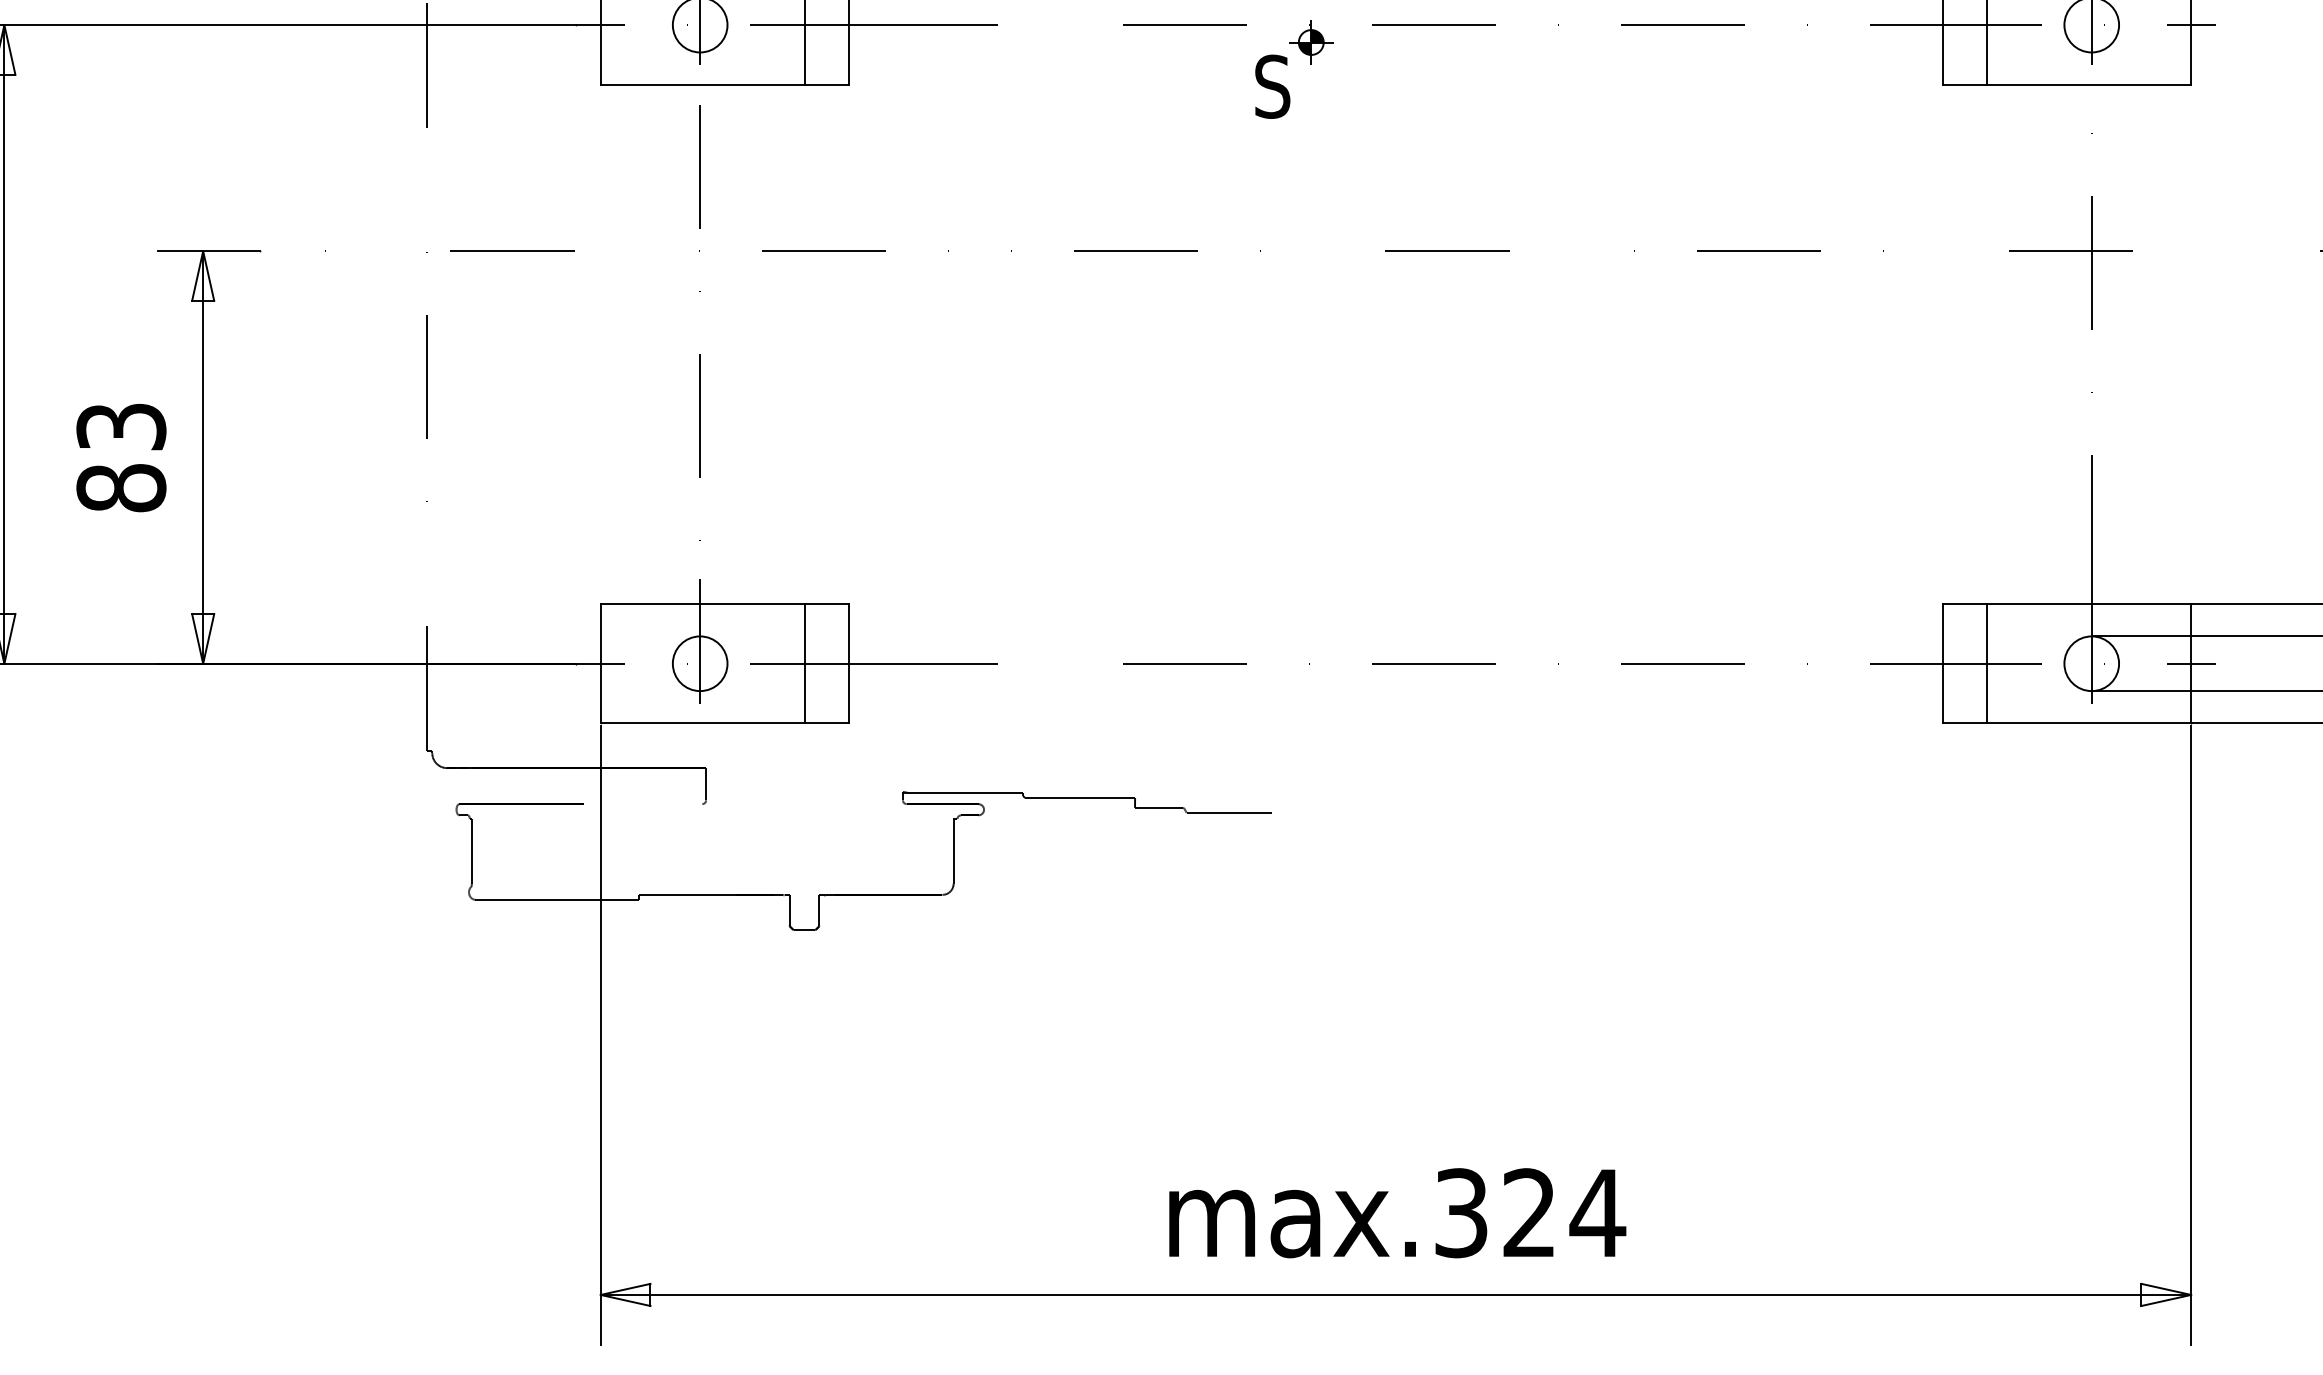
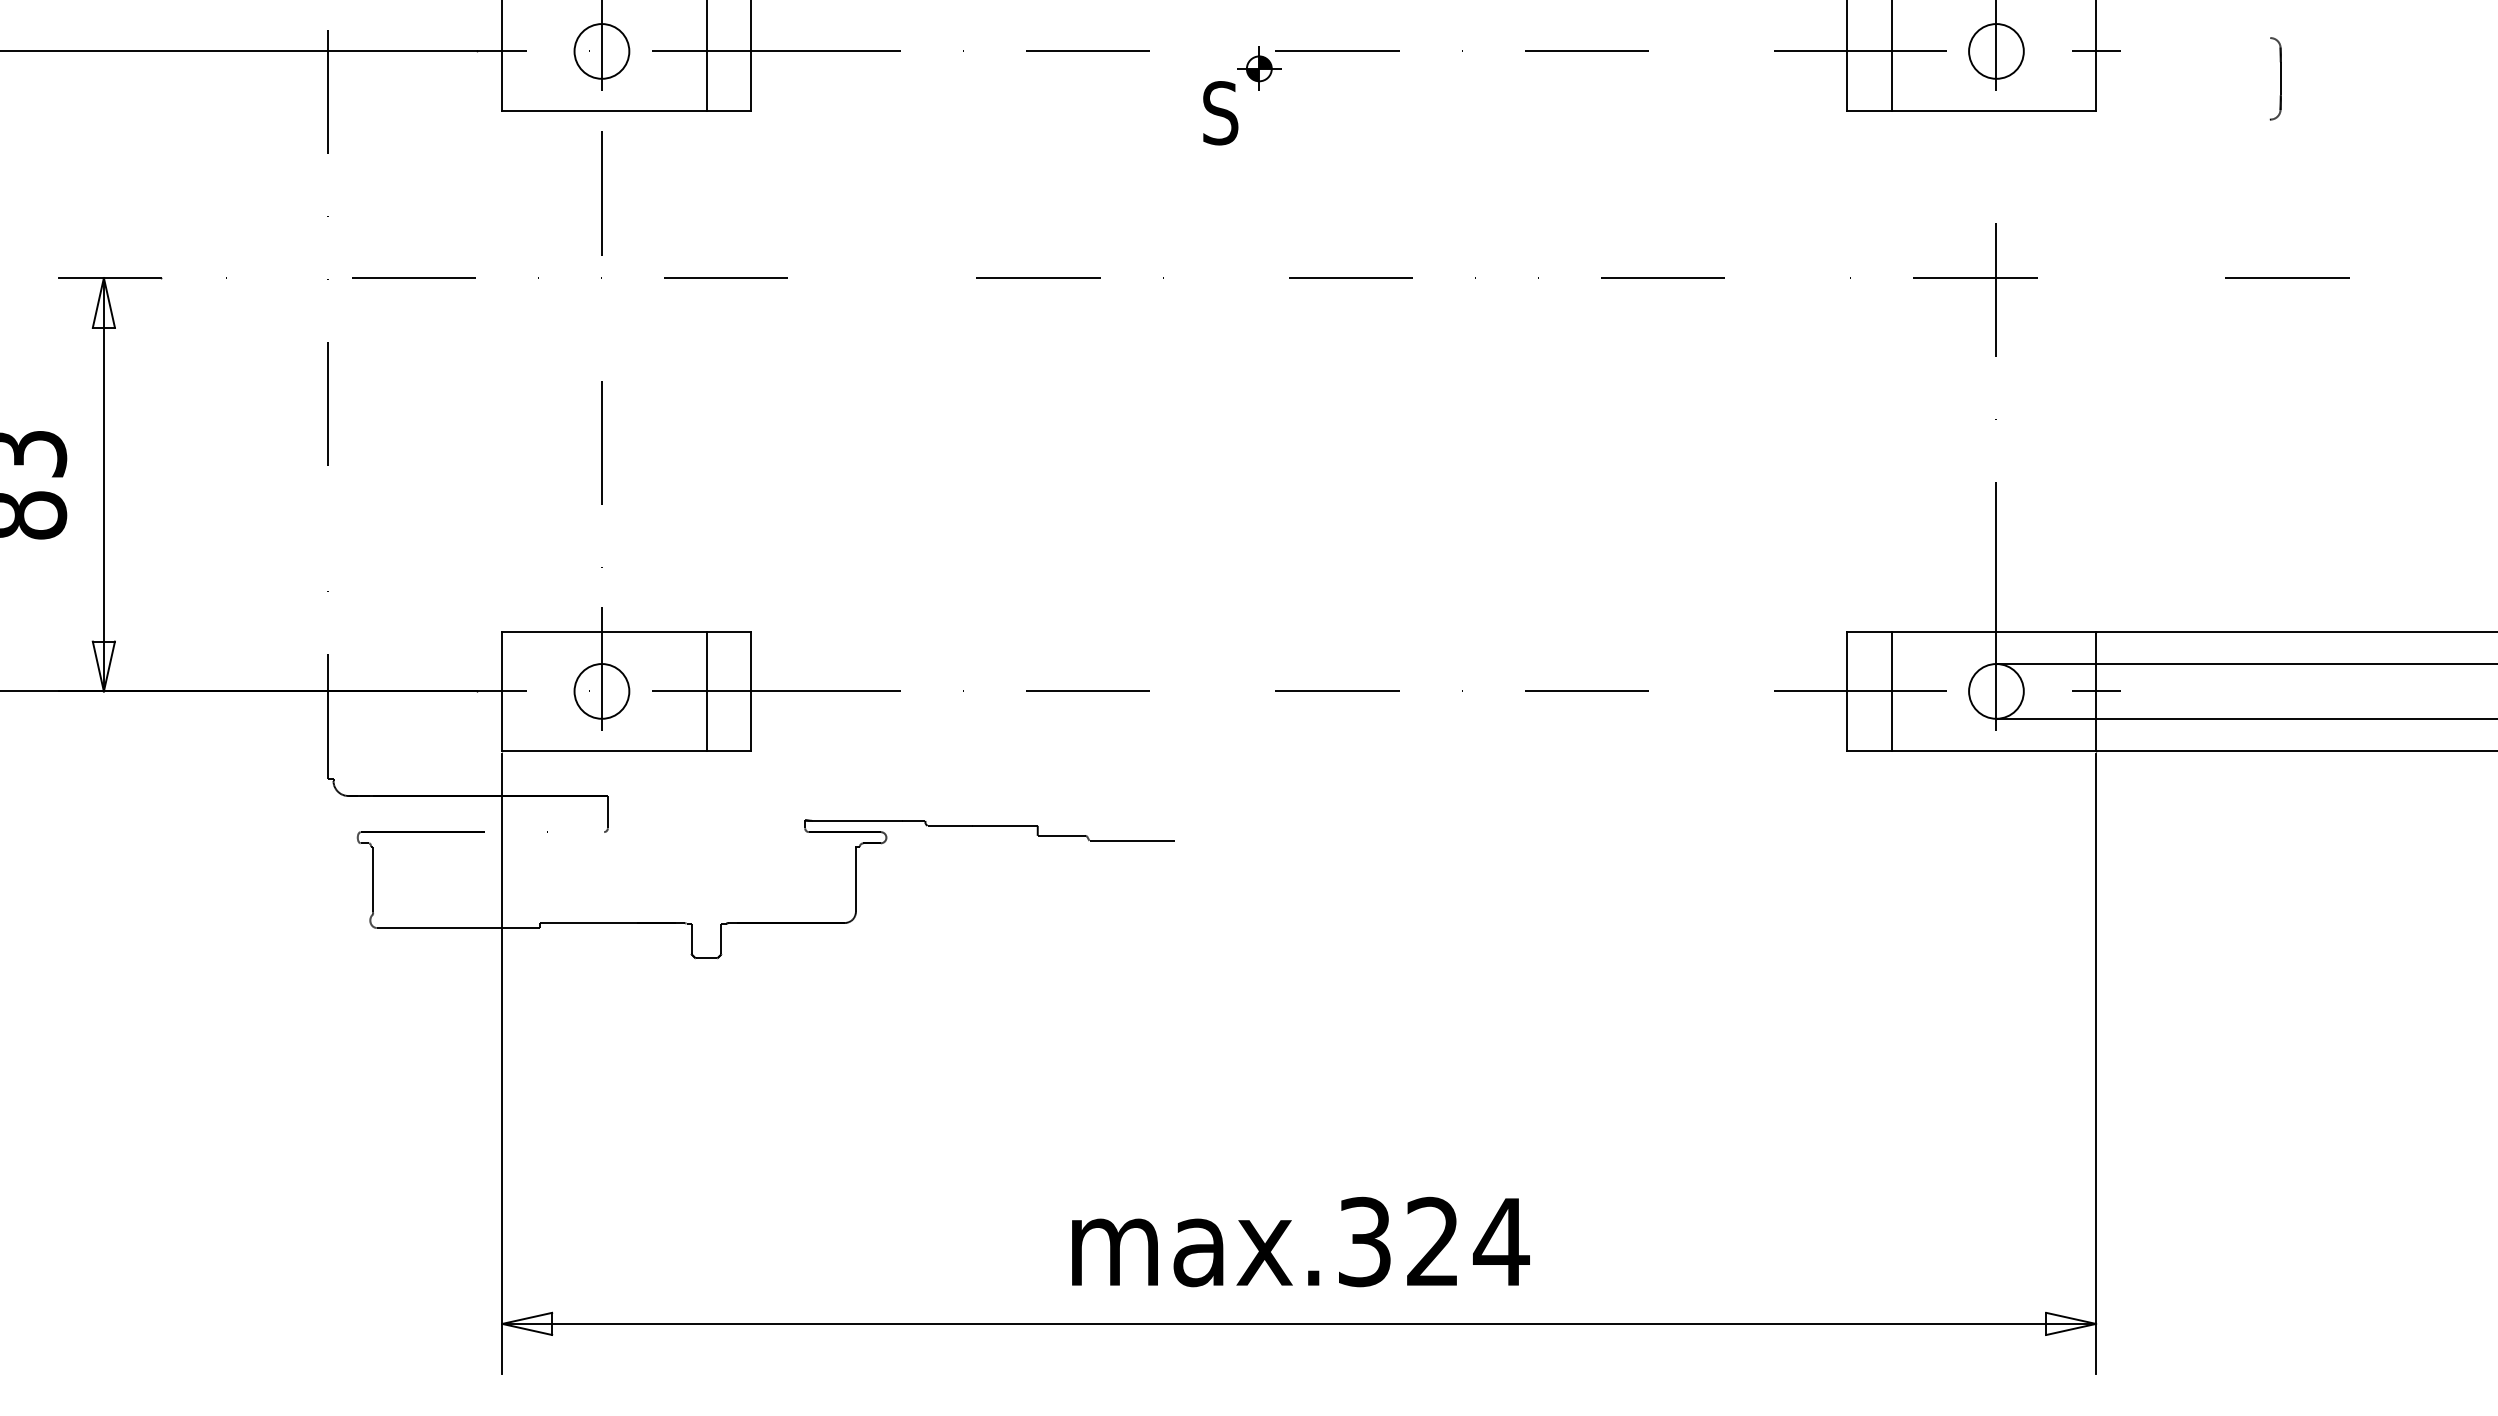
part: (1287, 65) -> (1235, 91), moved

